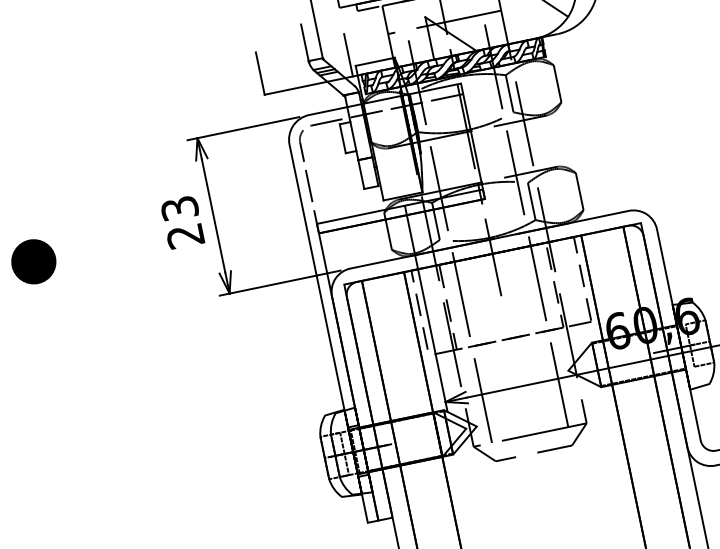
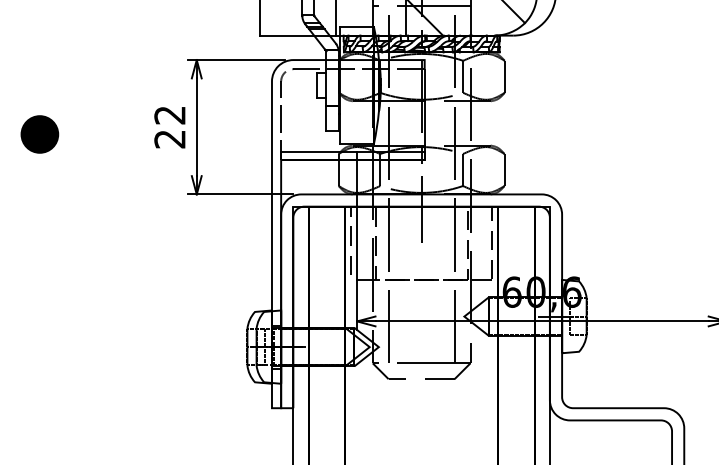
text: (179, 208) -> (169, 115), 23 -> 22

